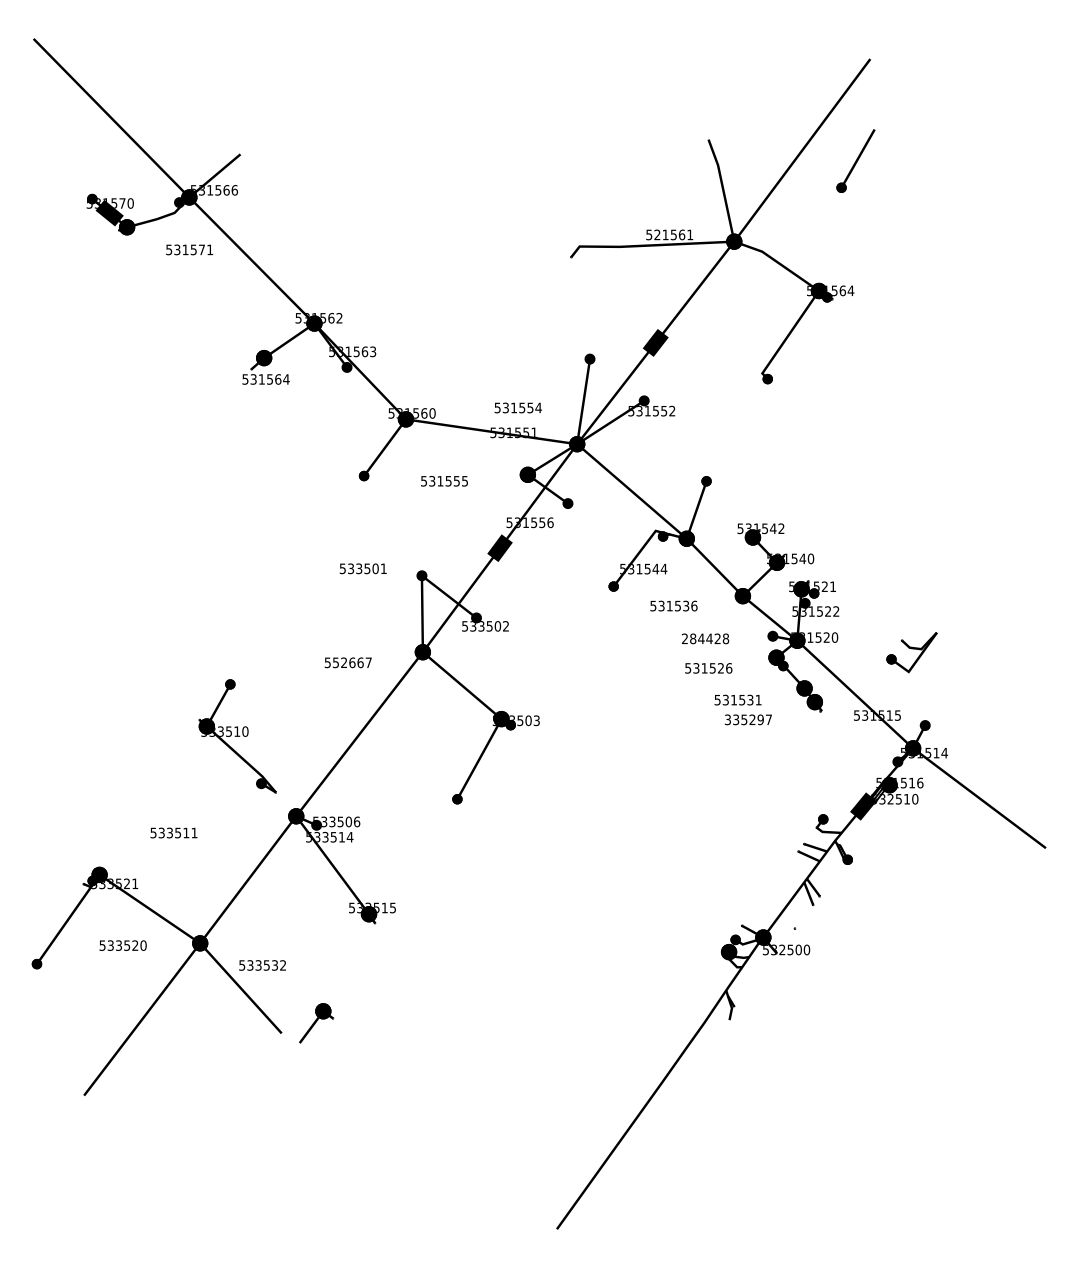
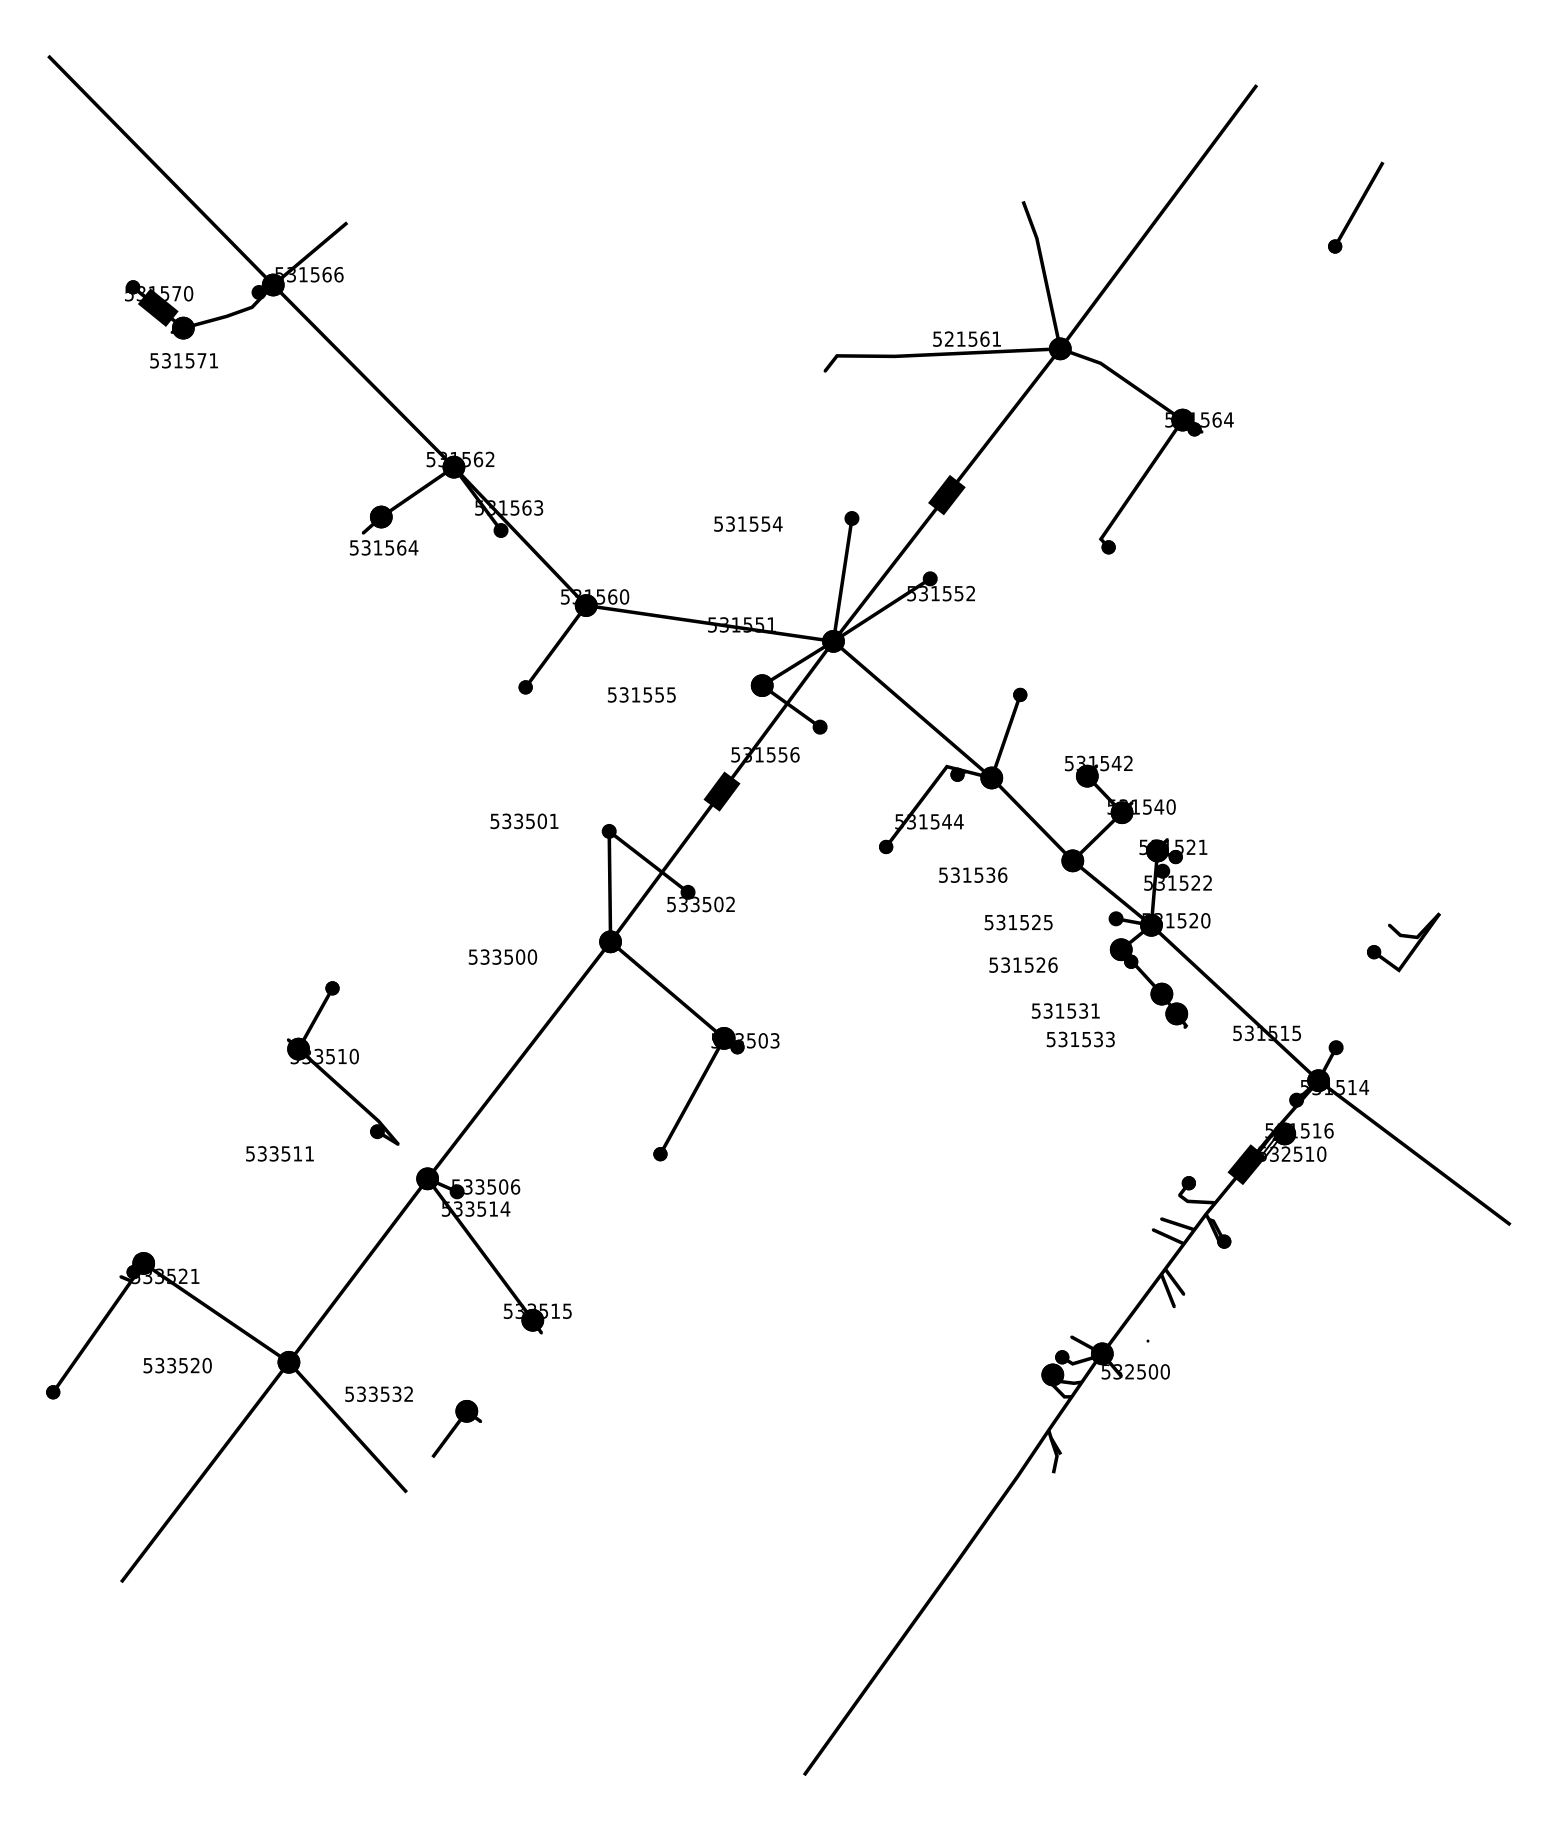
part: (855, 160) -> (1355, 207), moved
text: (189, 249) -> (183, 360), moved
text: (517, 407) -> (747, 523), moved
text: (705, 638) -> (1018, 921), 284428 -> 531525
part: (911, 652) -> (1402, 942), moved
text: (352, 662) -> (508, 956), 552667 -> 533500
text: (748, 719) -> (1080, 1038), 335297 -> 531533
text: (173, 832) -> (279, 1153), moved
part: (316, 1023) -> (456, 1428), moved

